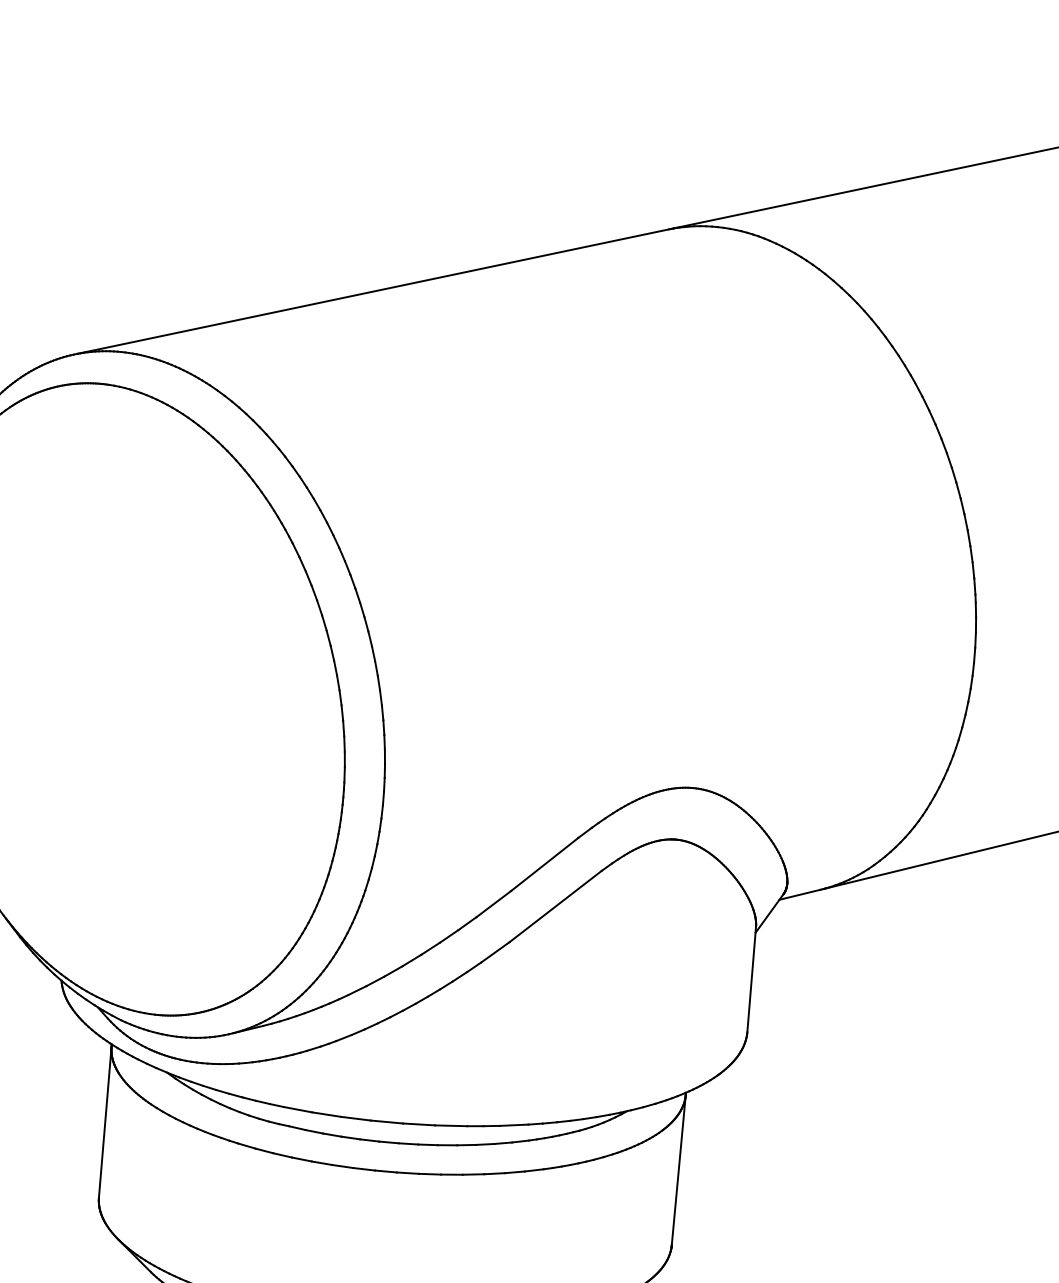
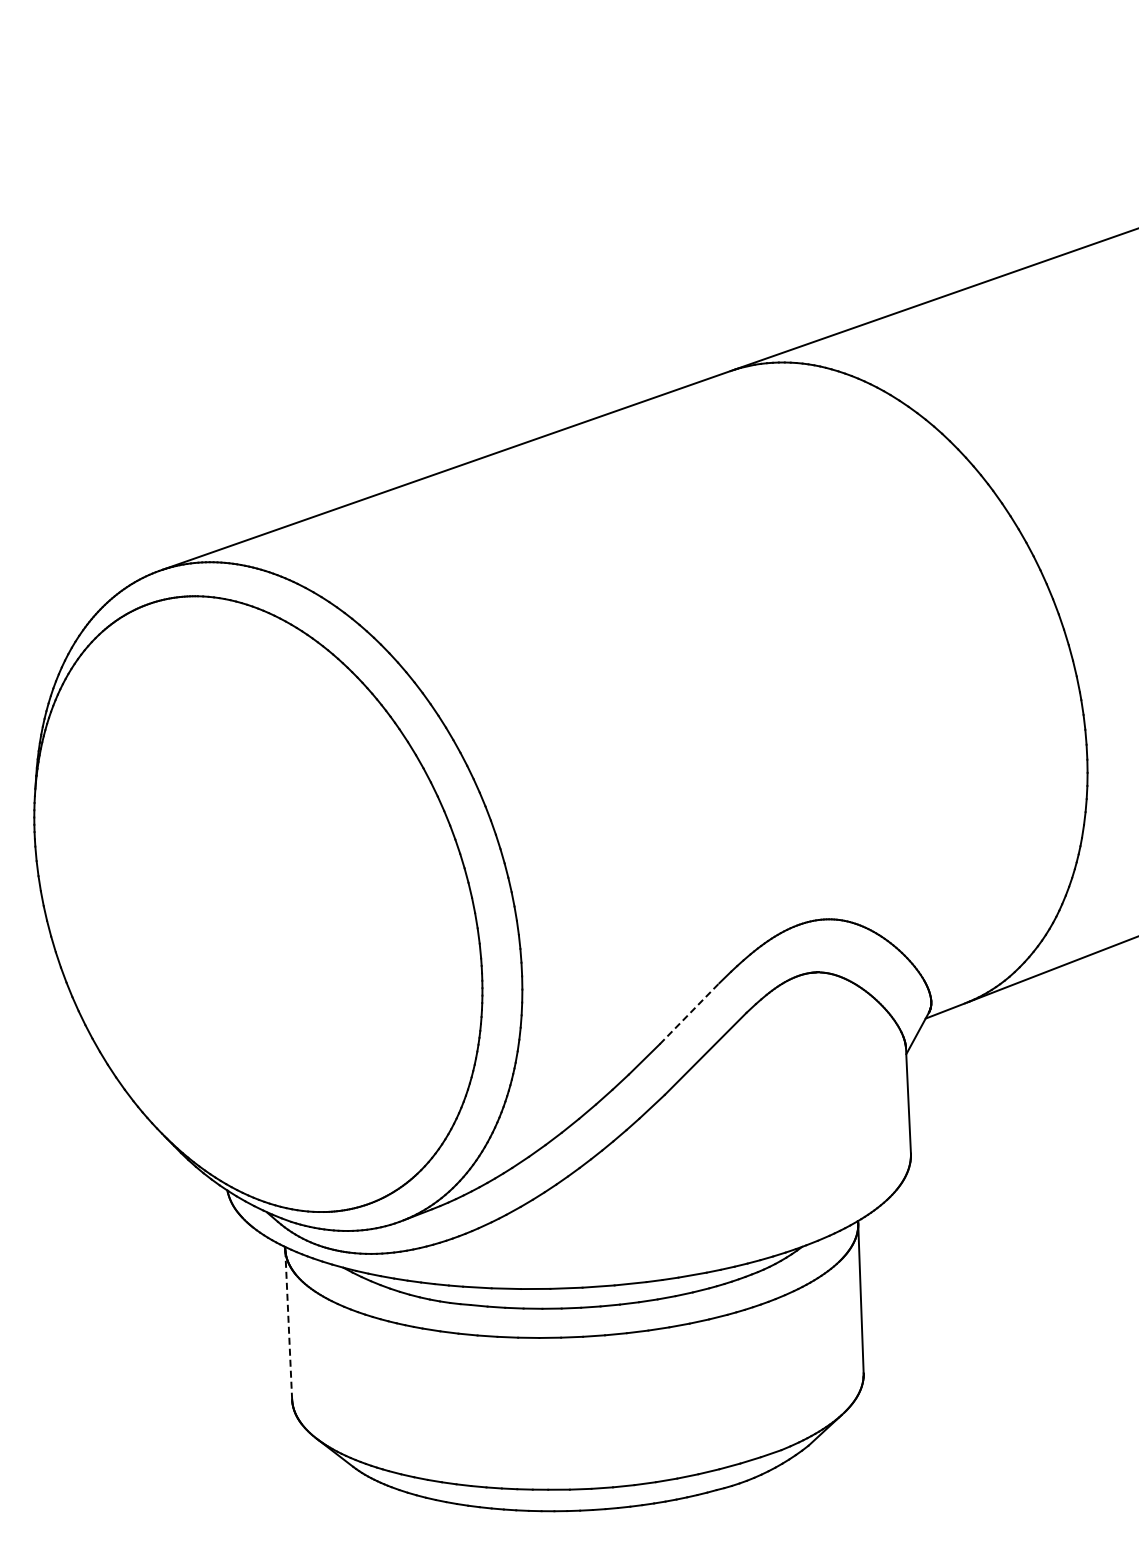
line: (544, 864) -> (689, 1013), solid -> dashed
line: (105, 1122) -> (288, 1324), solid -> dashed

